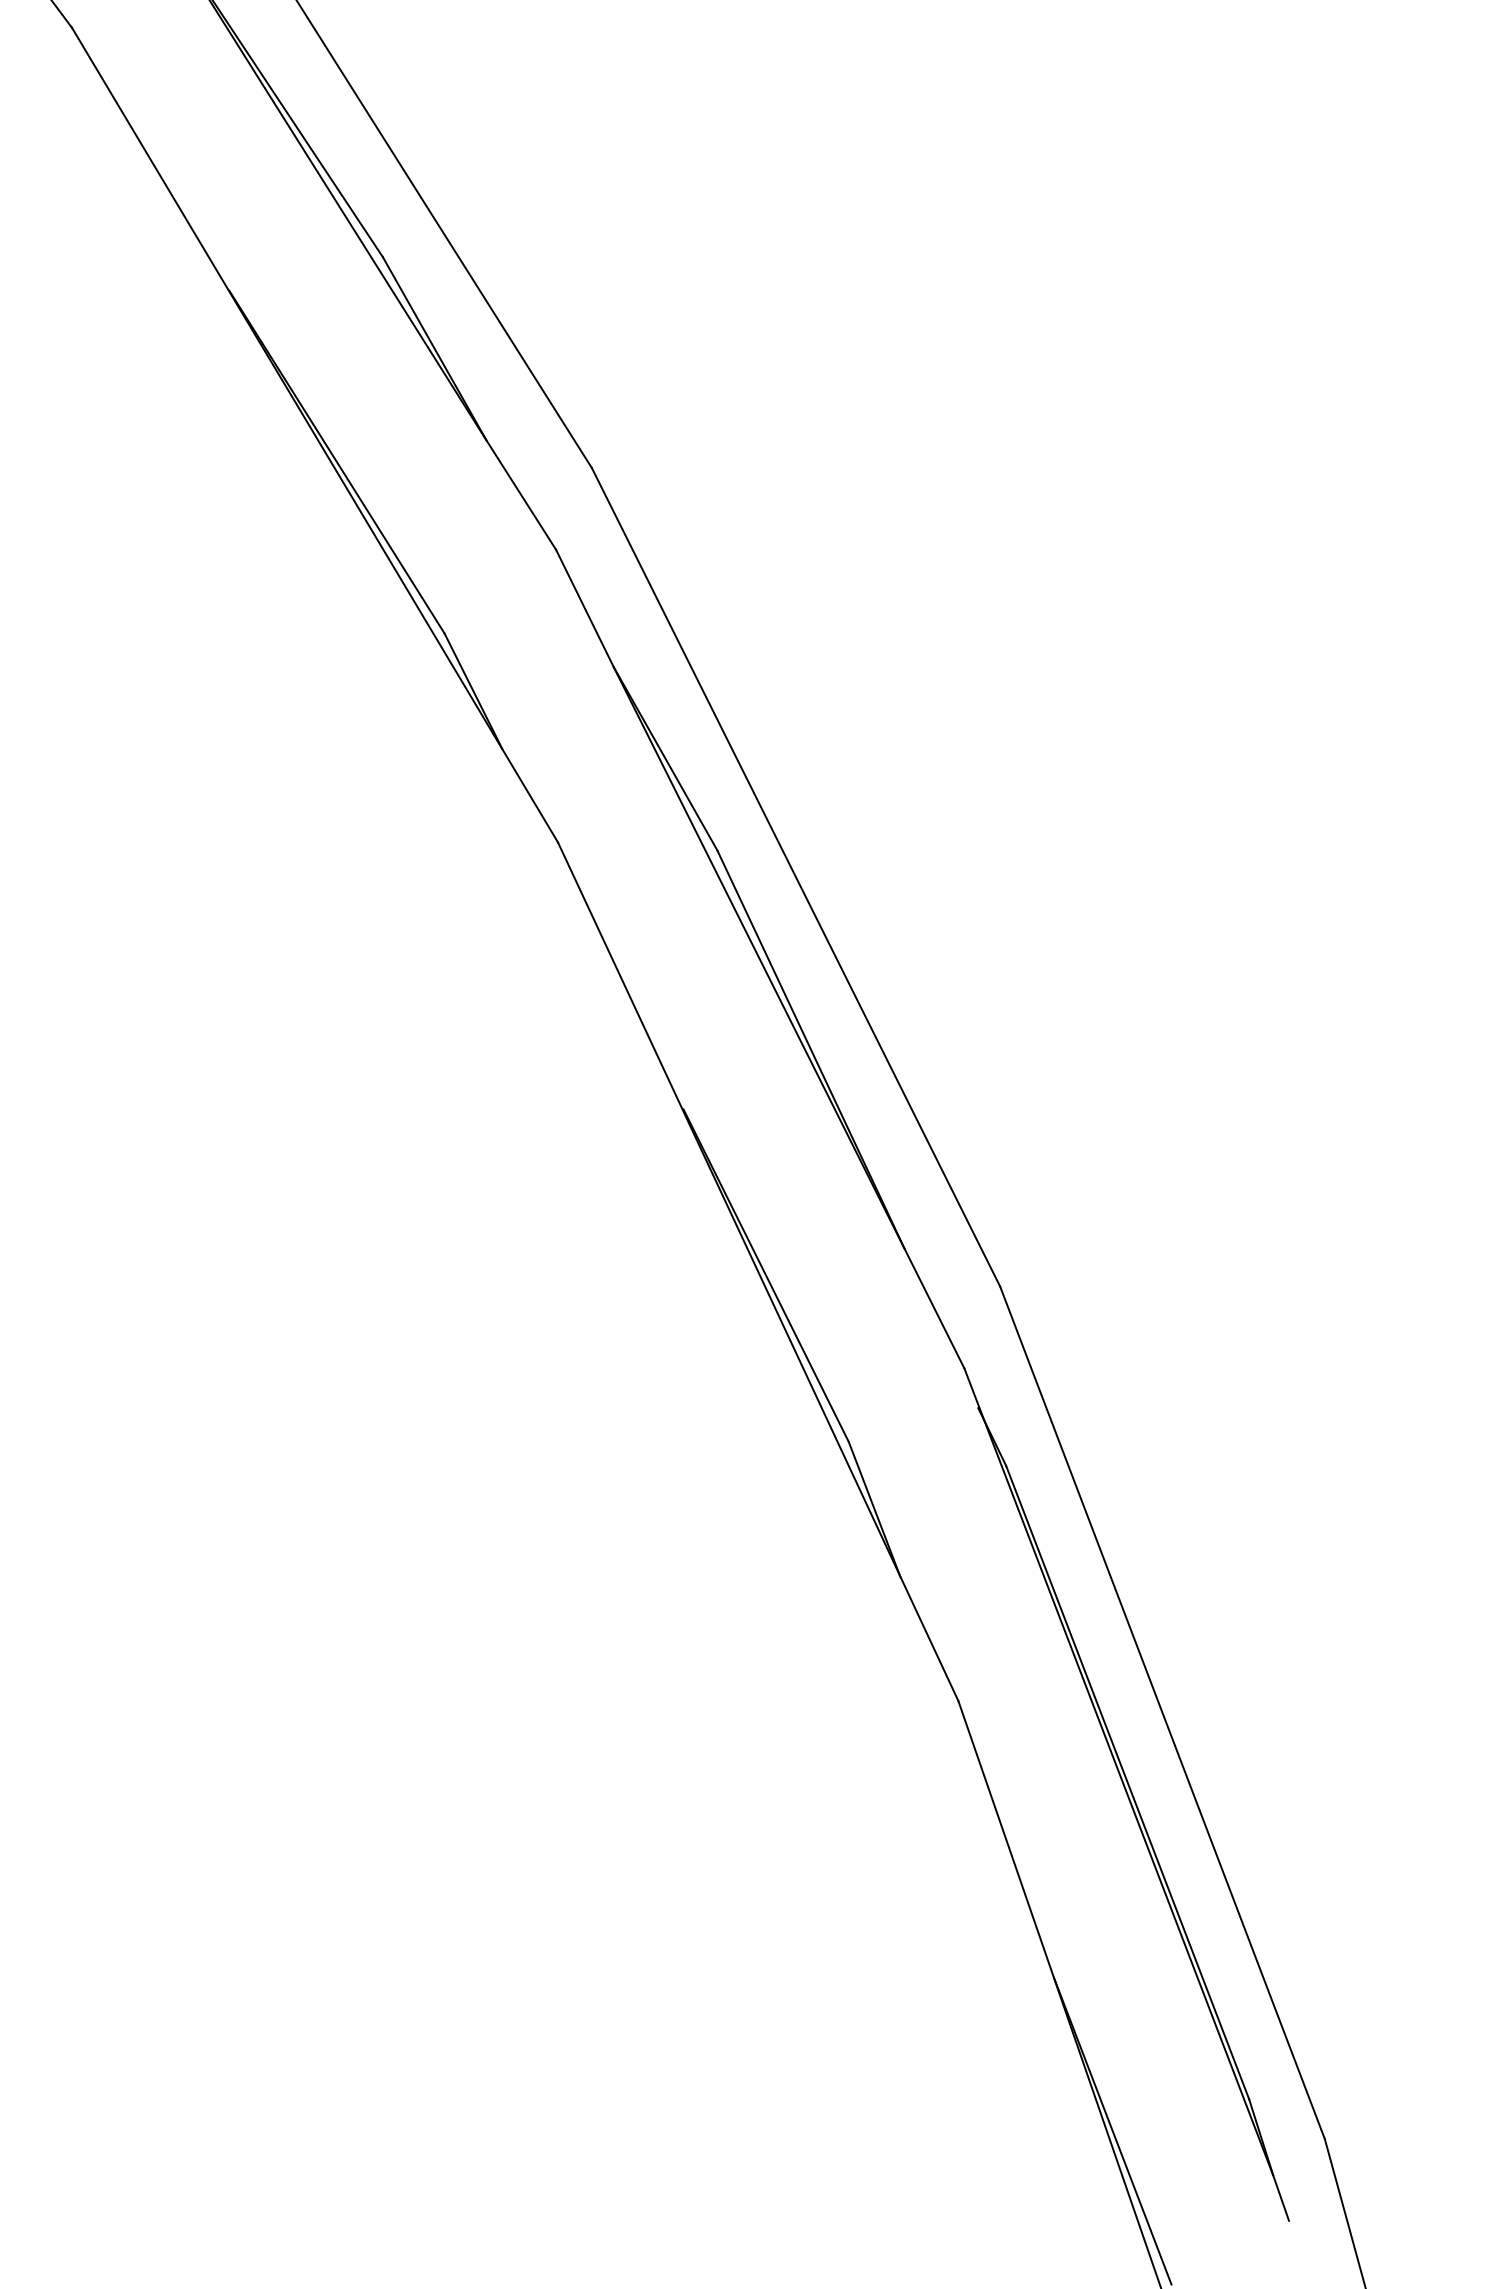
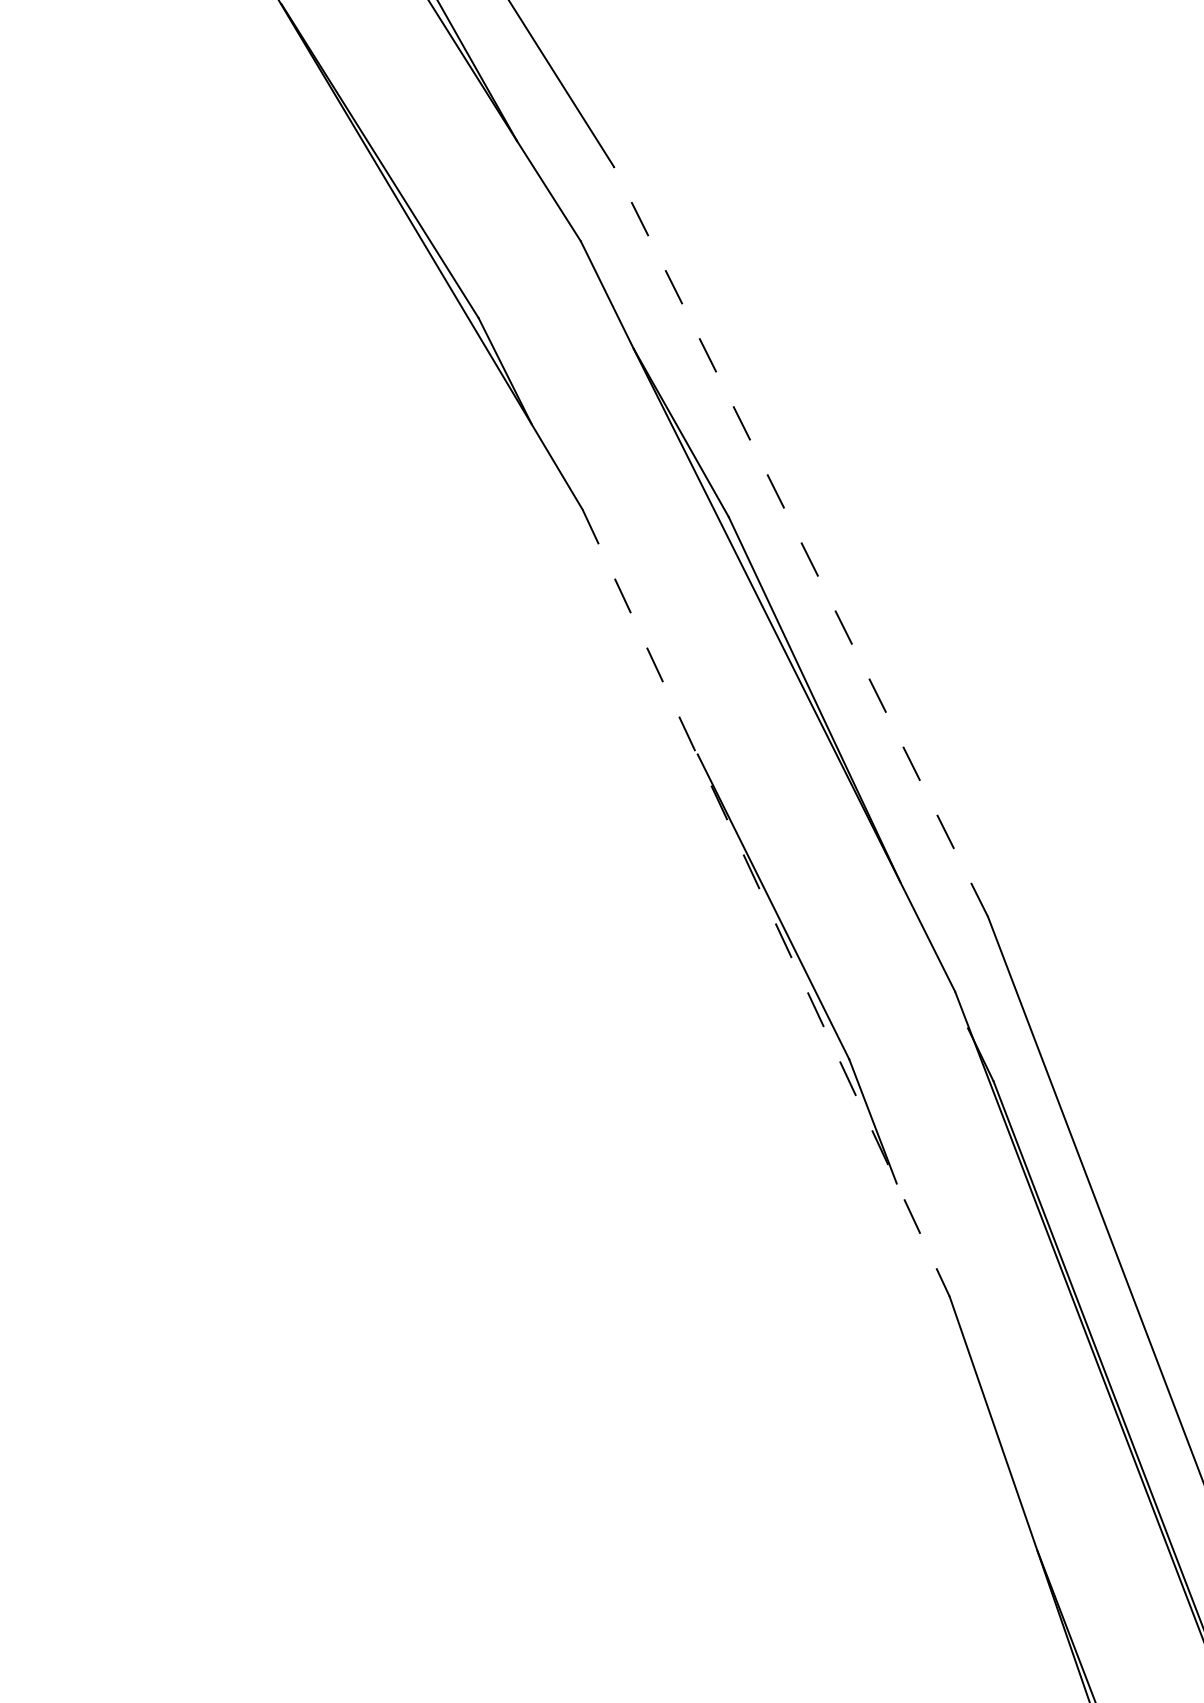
line: (795, 876) -> (800, 540), solid -> dashed
line: (758, 1271) -> (766, 903), solid -> dashed

